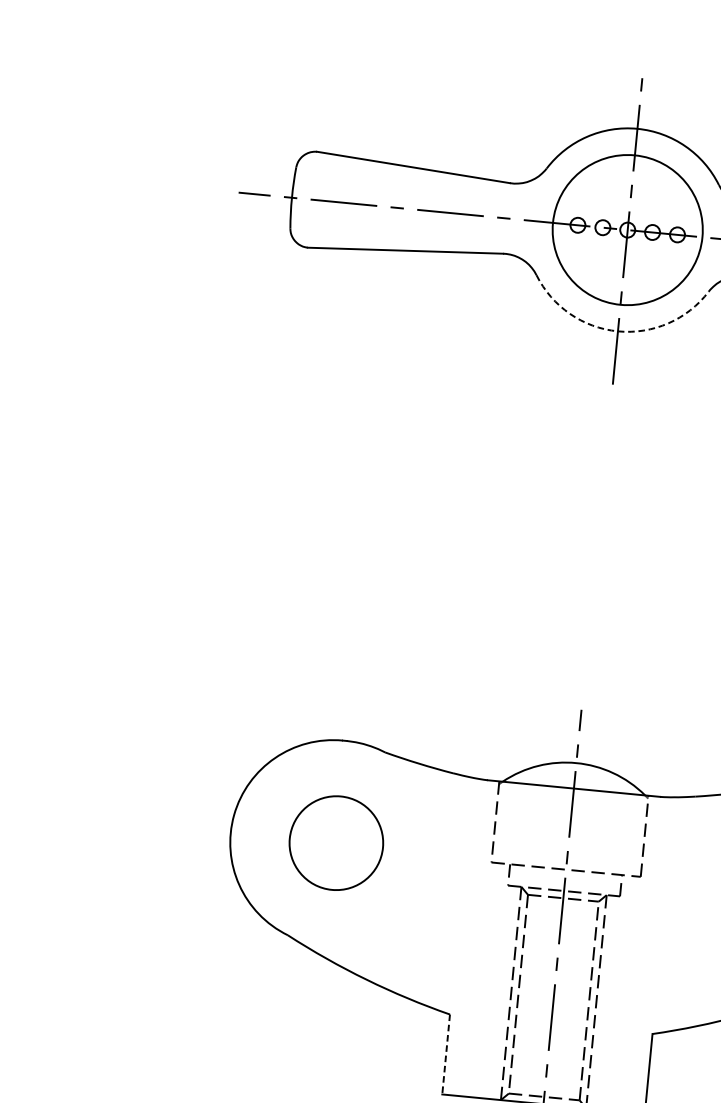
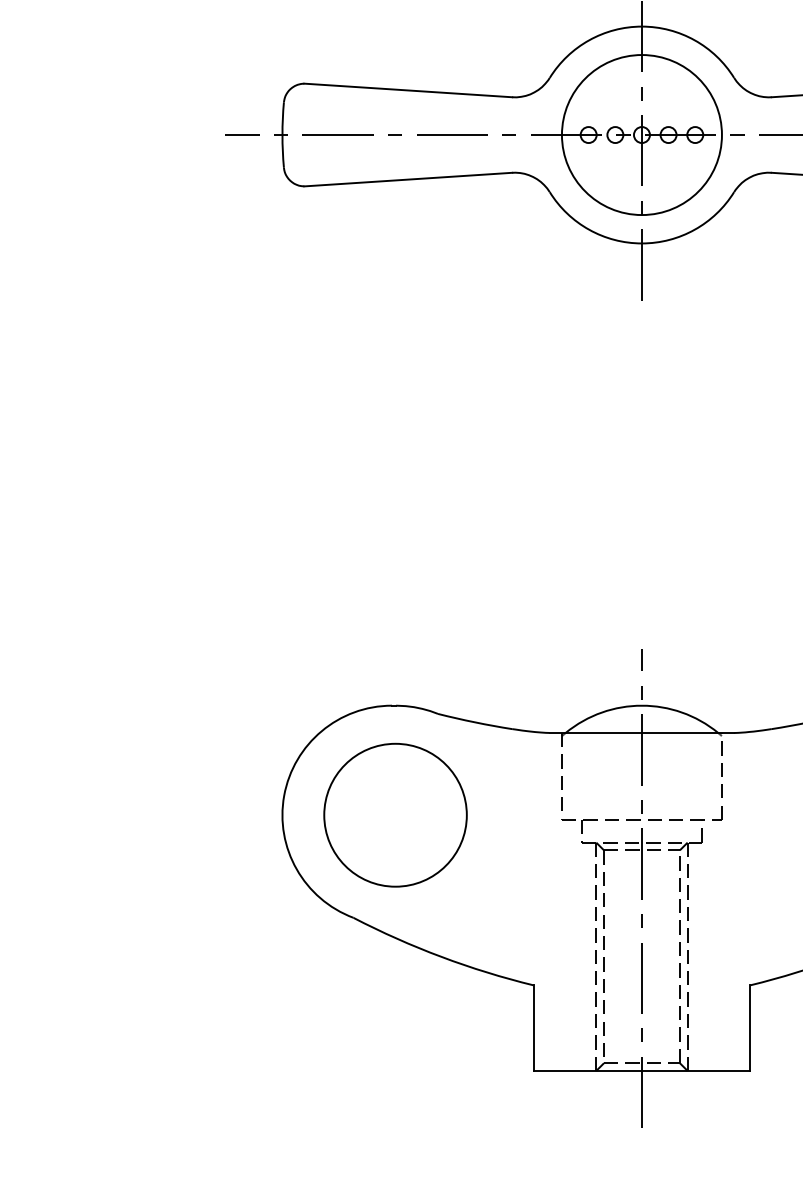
arc: (617, 331) -> (641, 243), dashed -> solid
part: (336, 842) -> (395, 814), size x1.43
line: (446, 1054) -> (533, 1028), dashed -> solid

